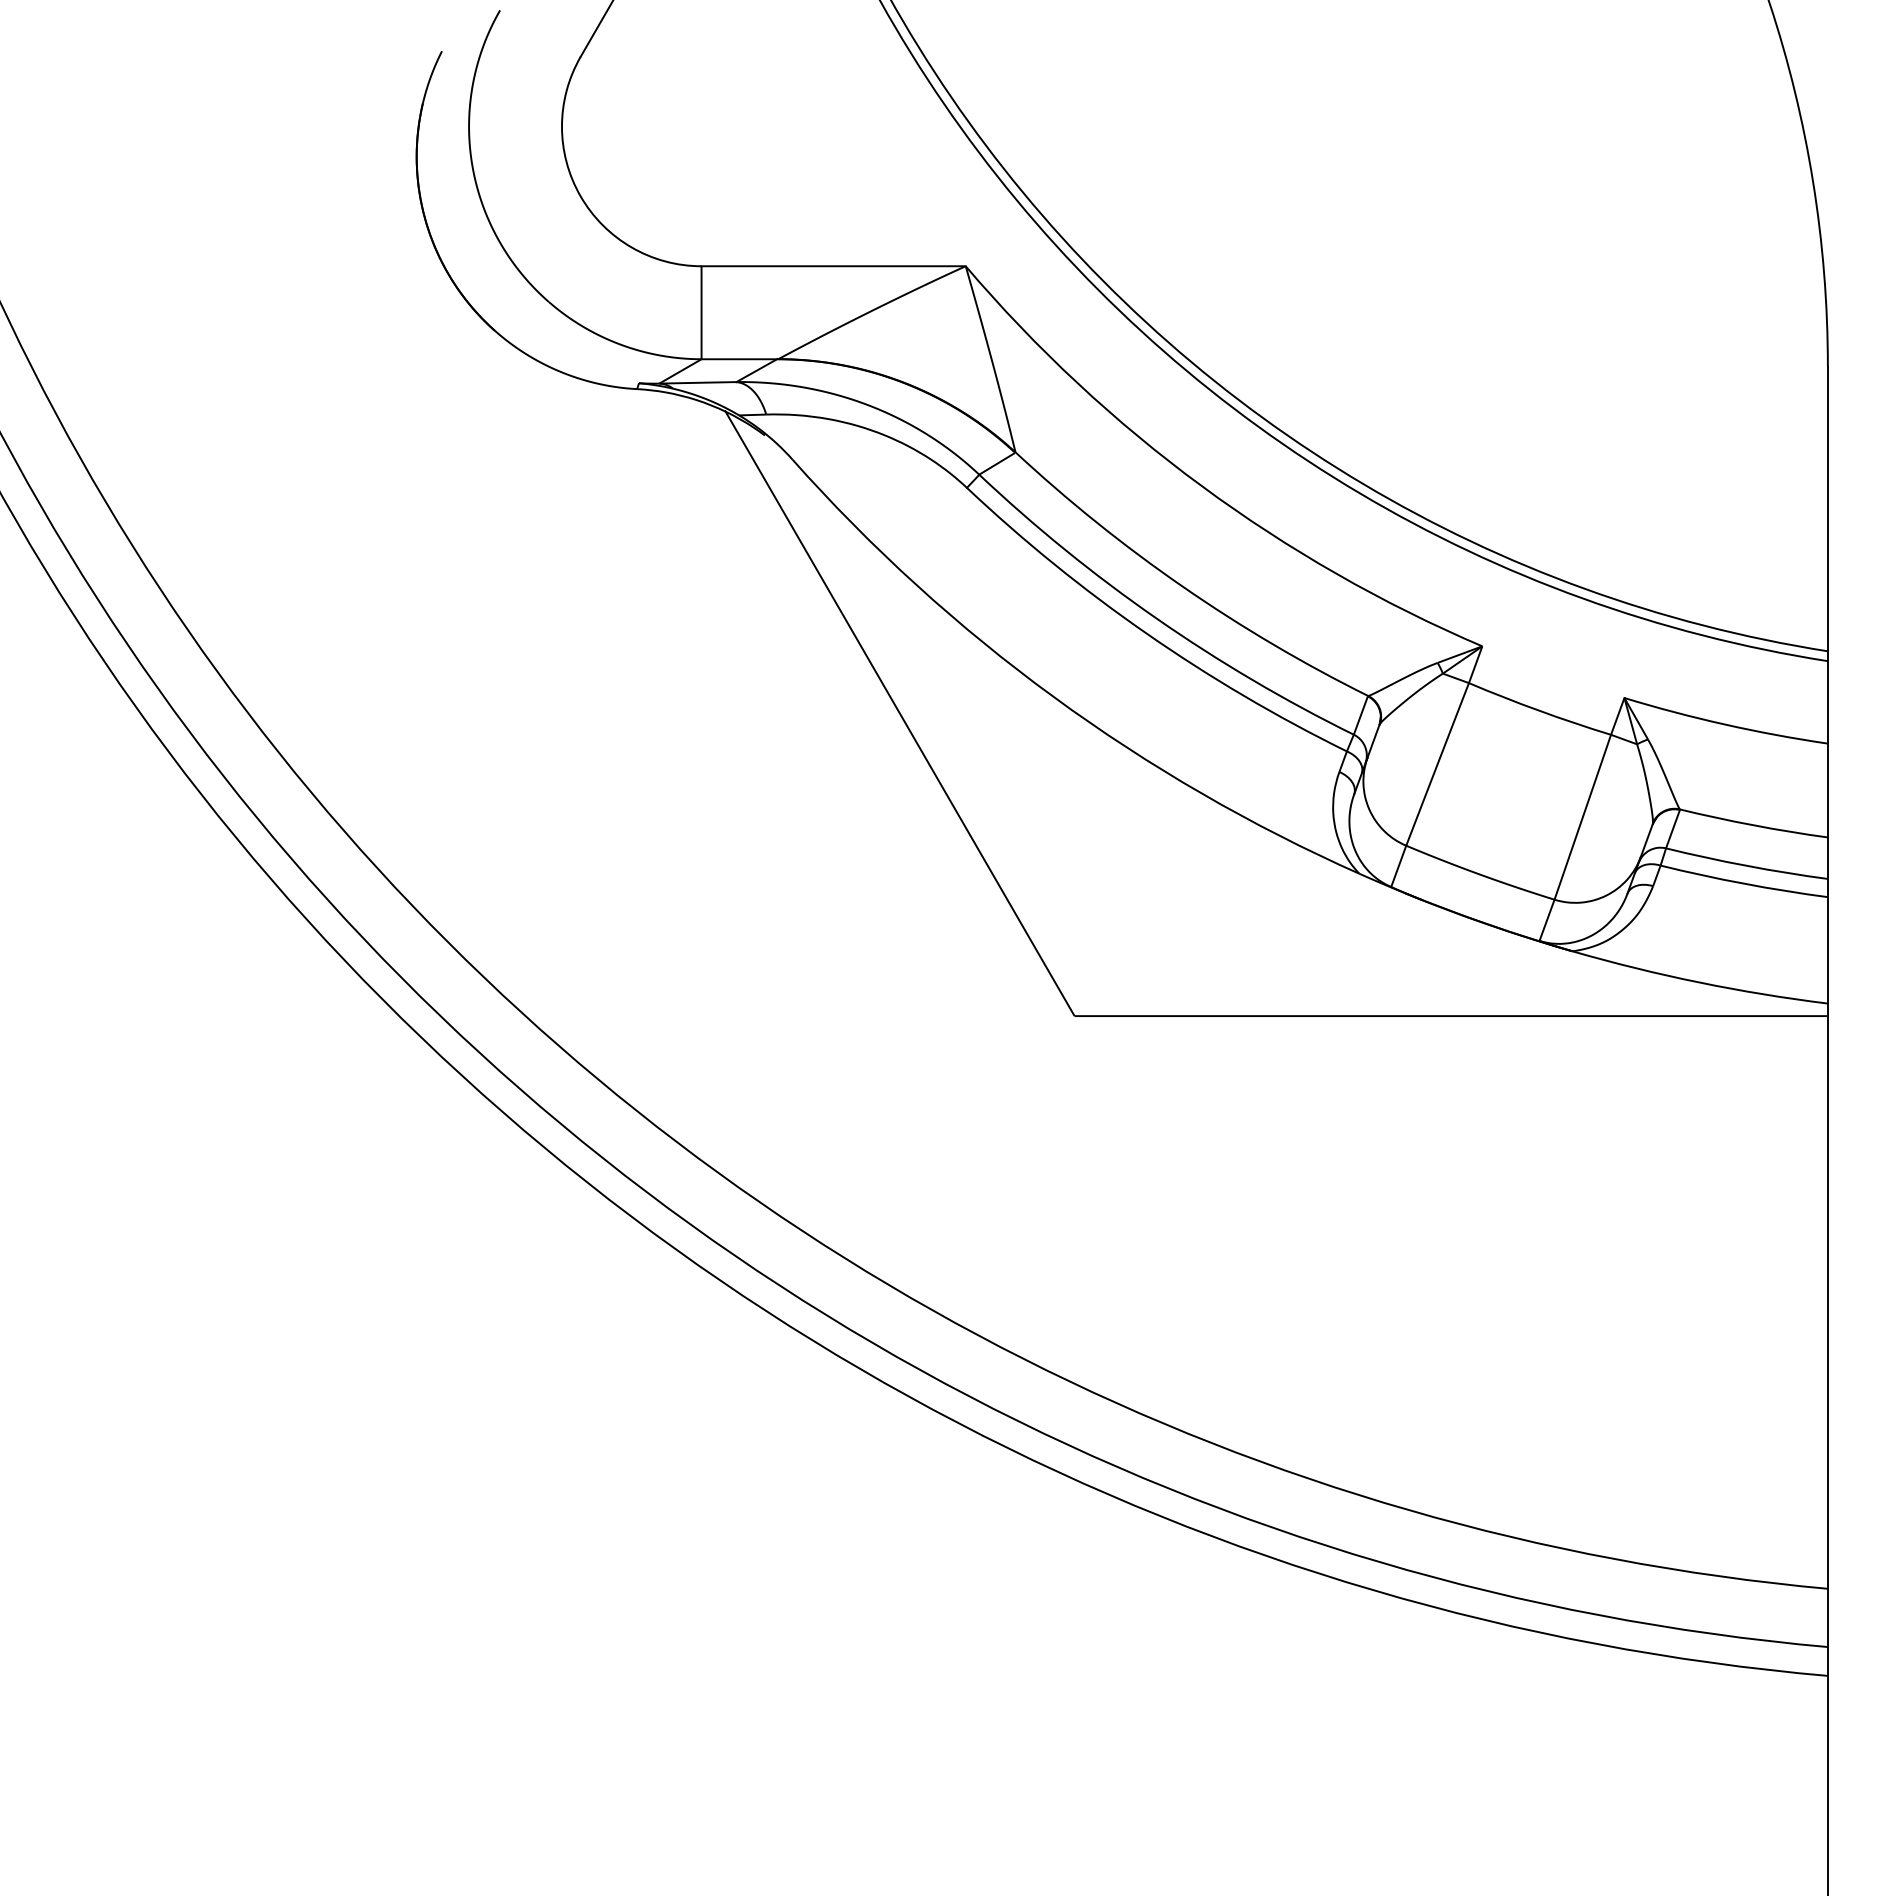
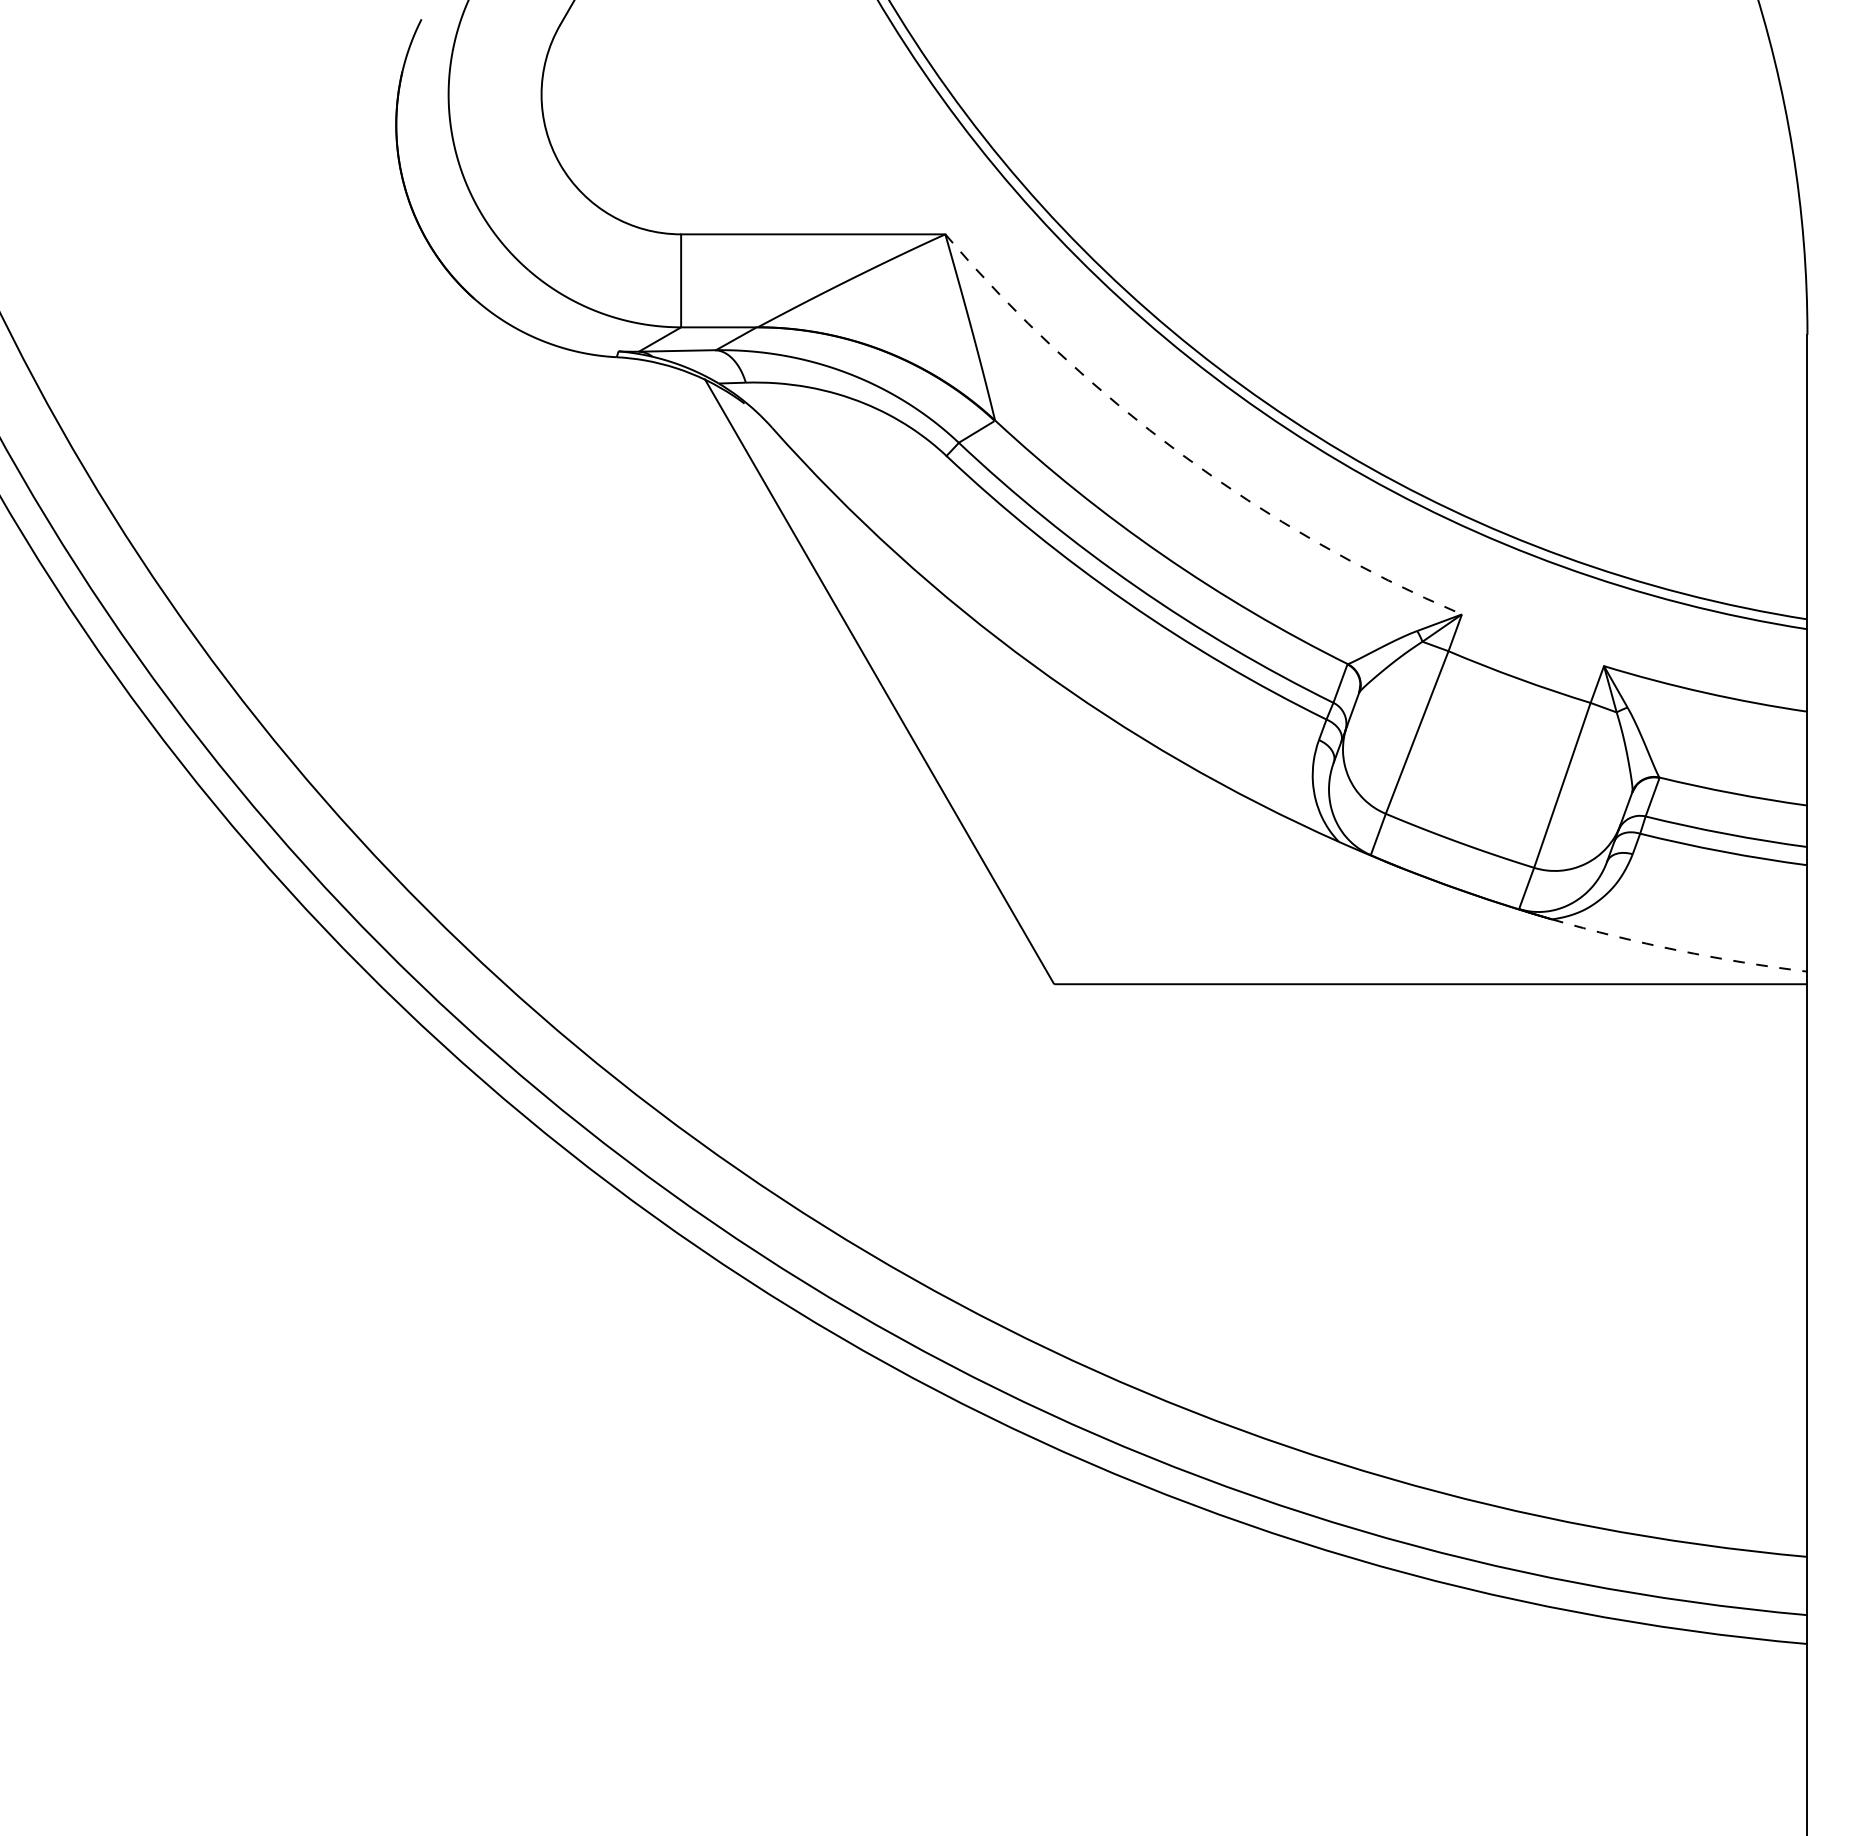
arc: (1201, 486) -> (1181, 454), solid -> dashed
arc: (1699, 982) -> (1679, 950), solid -> dashed

